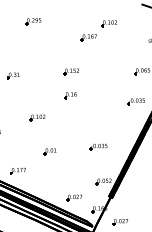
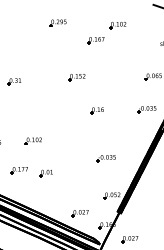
part: (32, 20) -> (57, 22), moved
part: (69, 95) -> (96, 110), moved
part: (36, 117) -> (32, 140), moved
part: (49, 151) -> (45, 173), moved
part: (17, 171) -> (18, 170), moved

